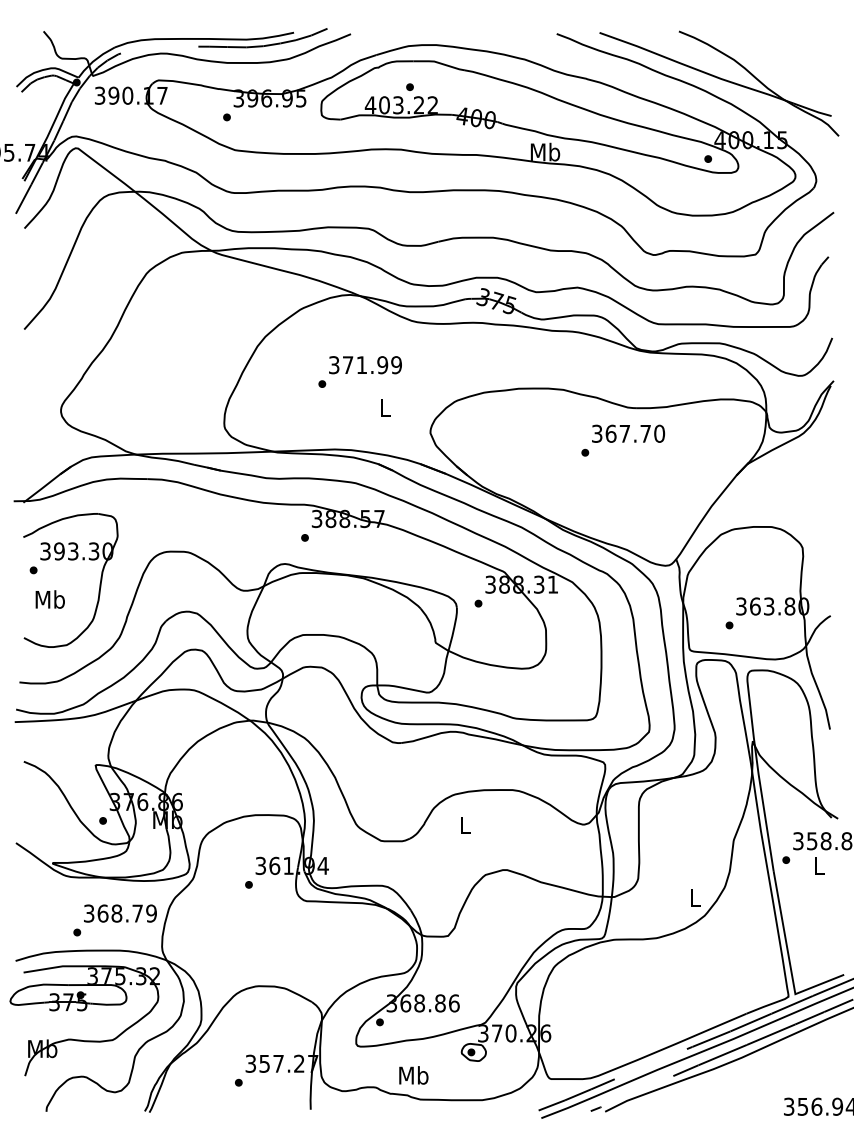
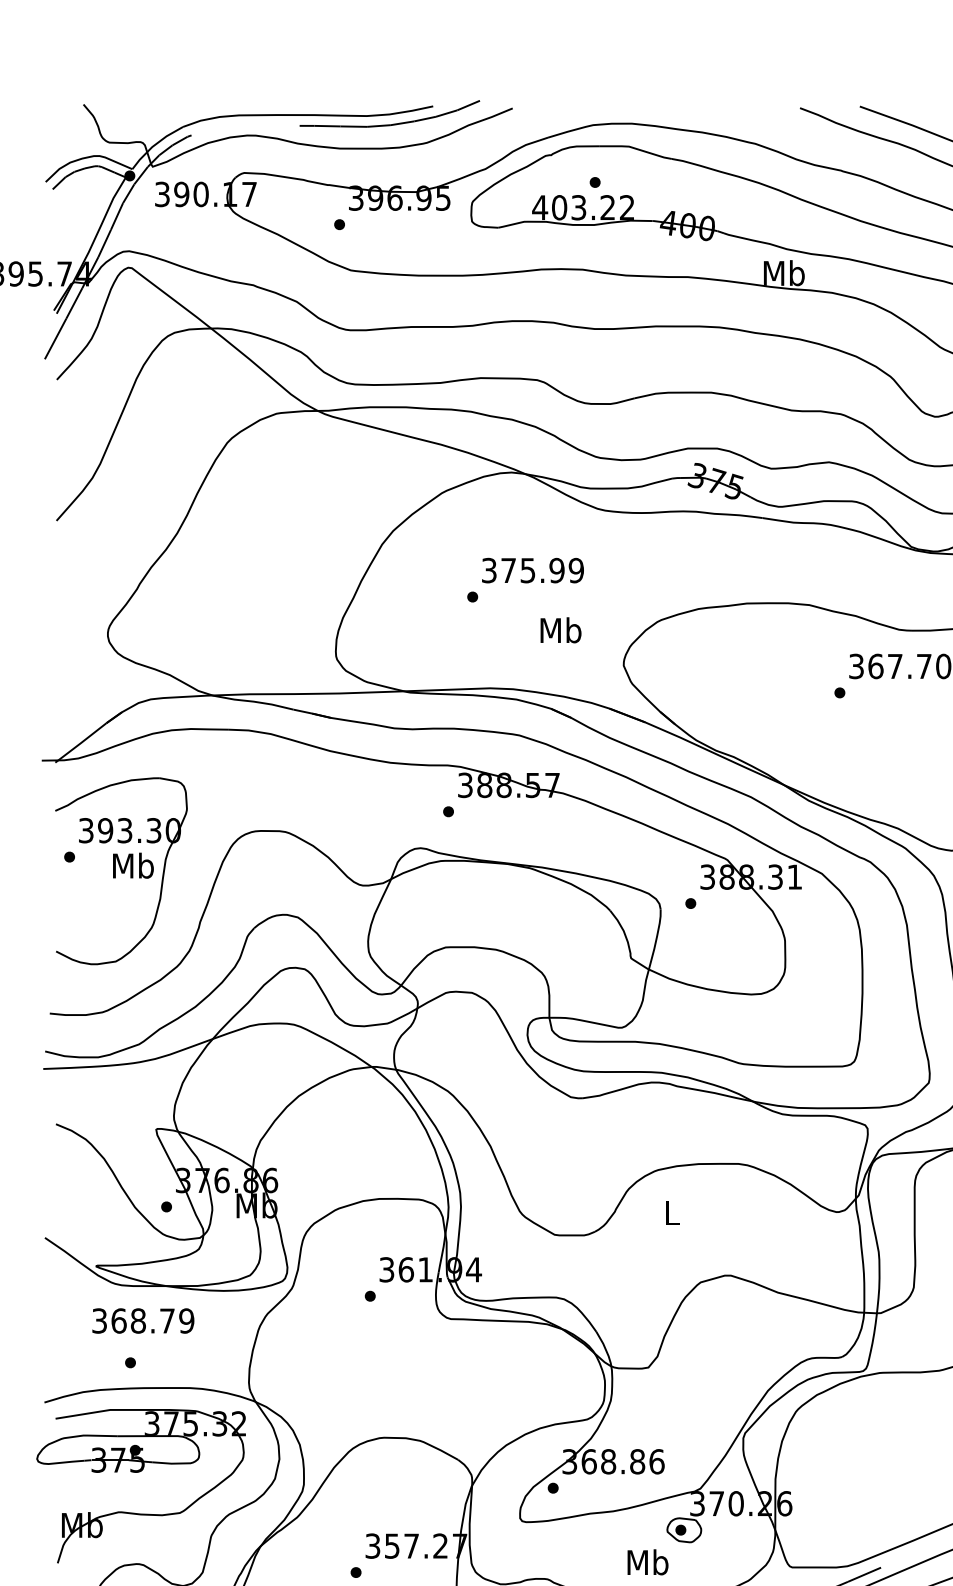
text: (361, 365) -> (527, 571), 371.99 -> 375.99
text: (385, 407) -> (560, 629), L -> Mb
text: (49, 599) -> (132, 865), moved
text: (120, 913) -> (143, 1320), moved
text: (413, 1075) -> (647, 1562), moved

